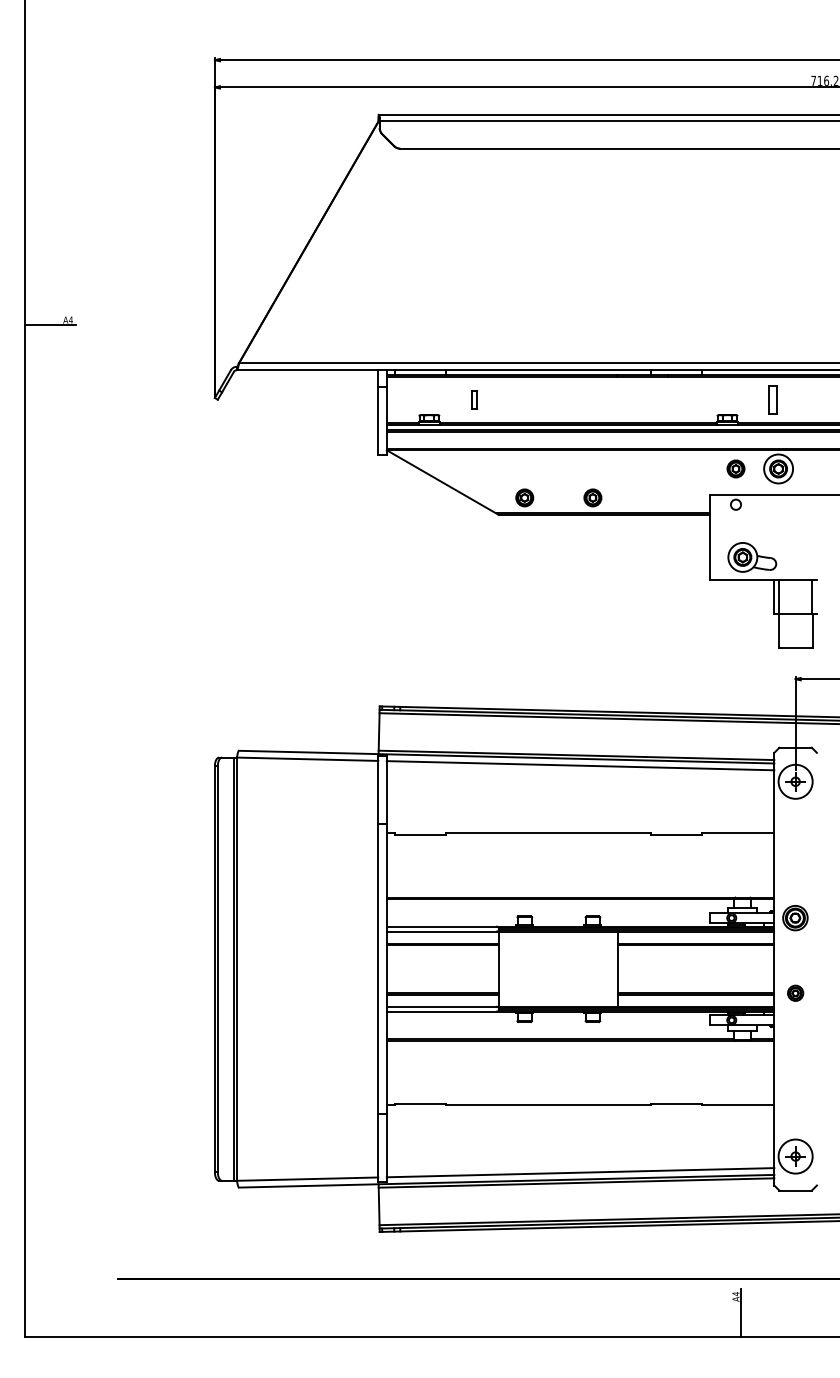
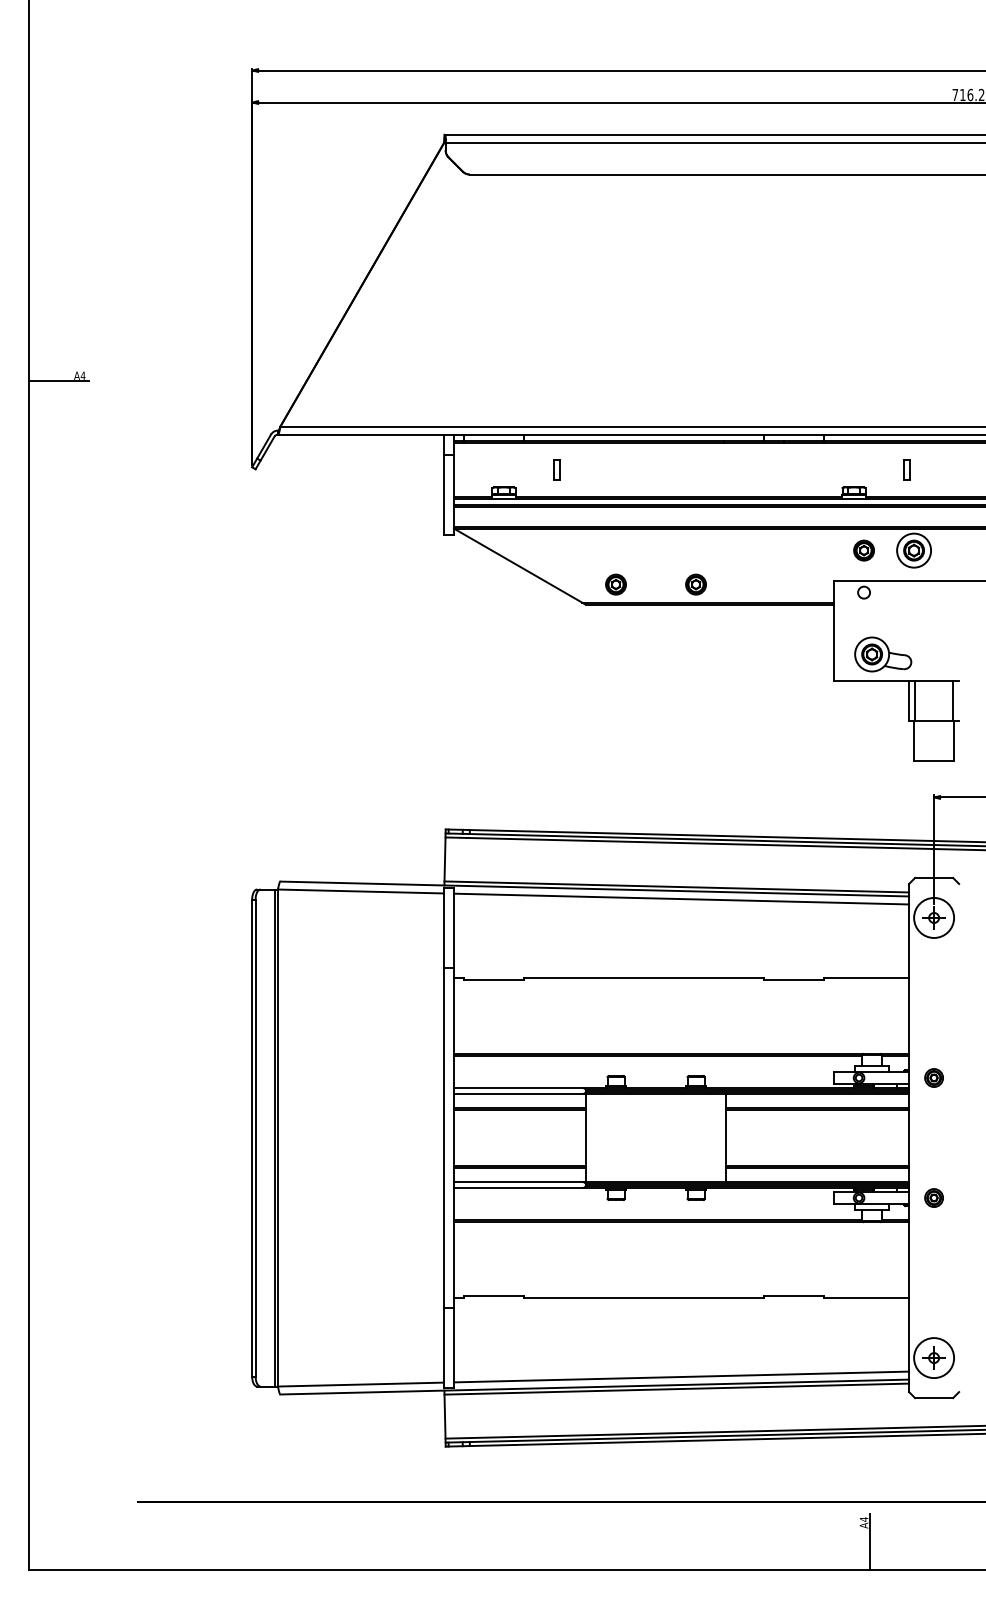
part: (772, 399) -> (906, 469), size x0.62
part: (795, 917) -> (933, 1077), size x0.62
part: (795, 992) -> (933, 1197), moved

